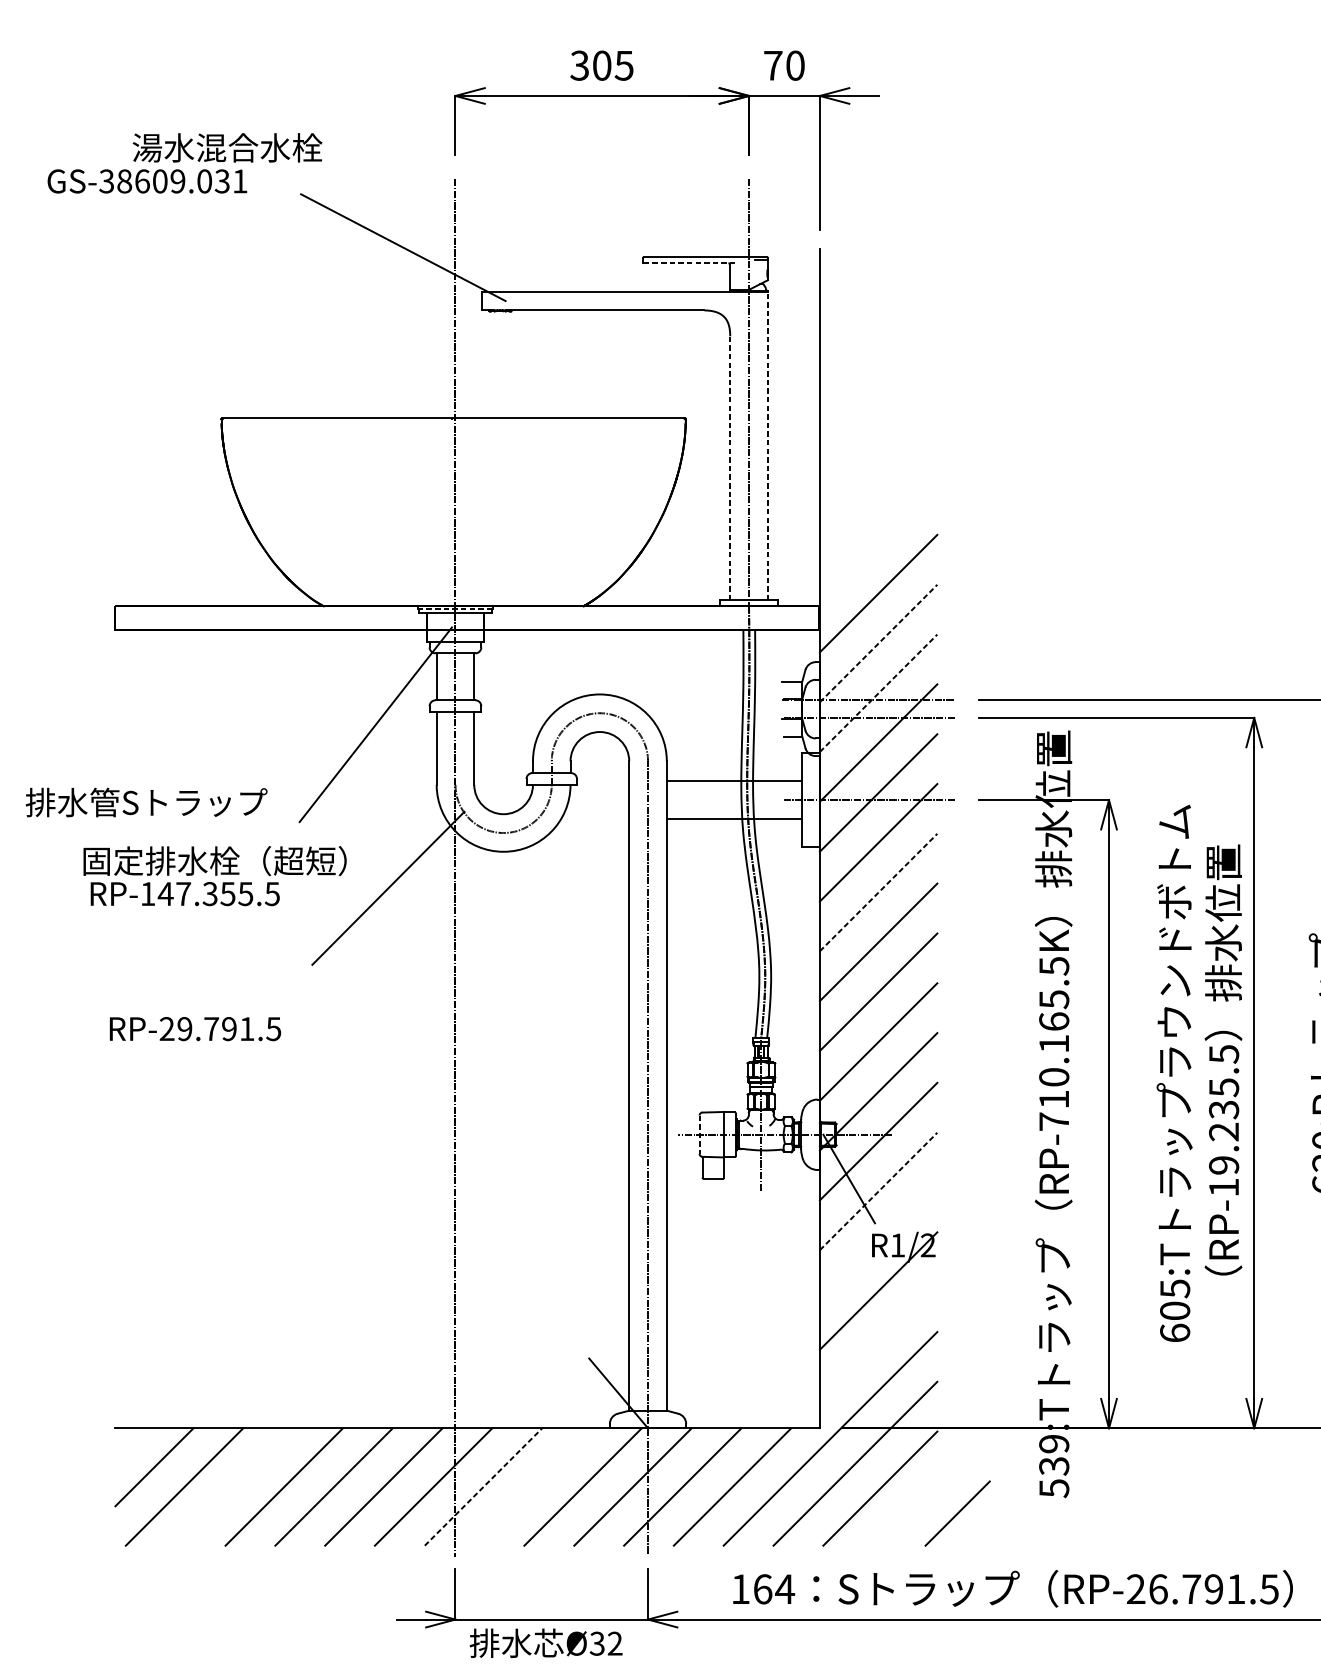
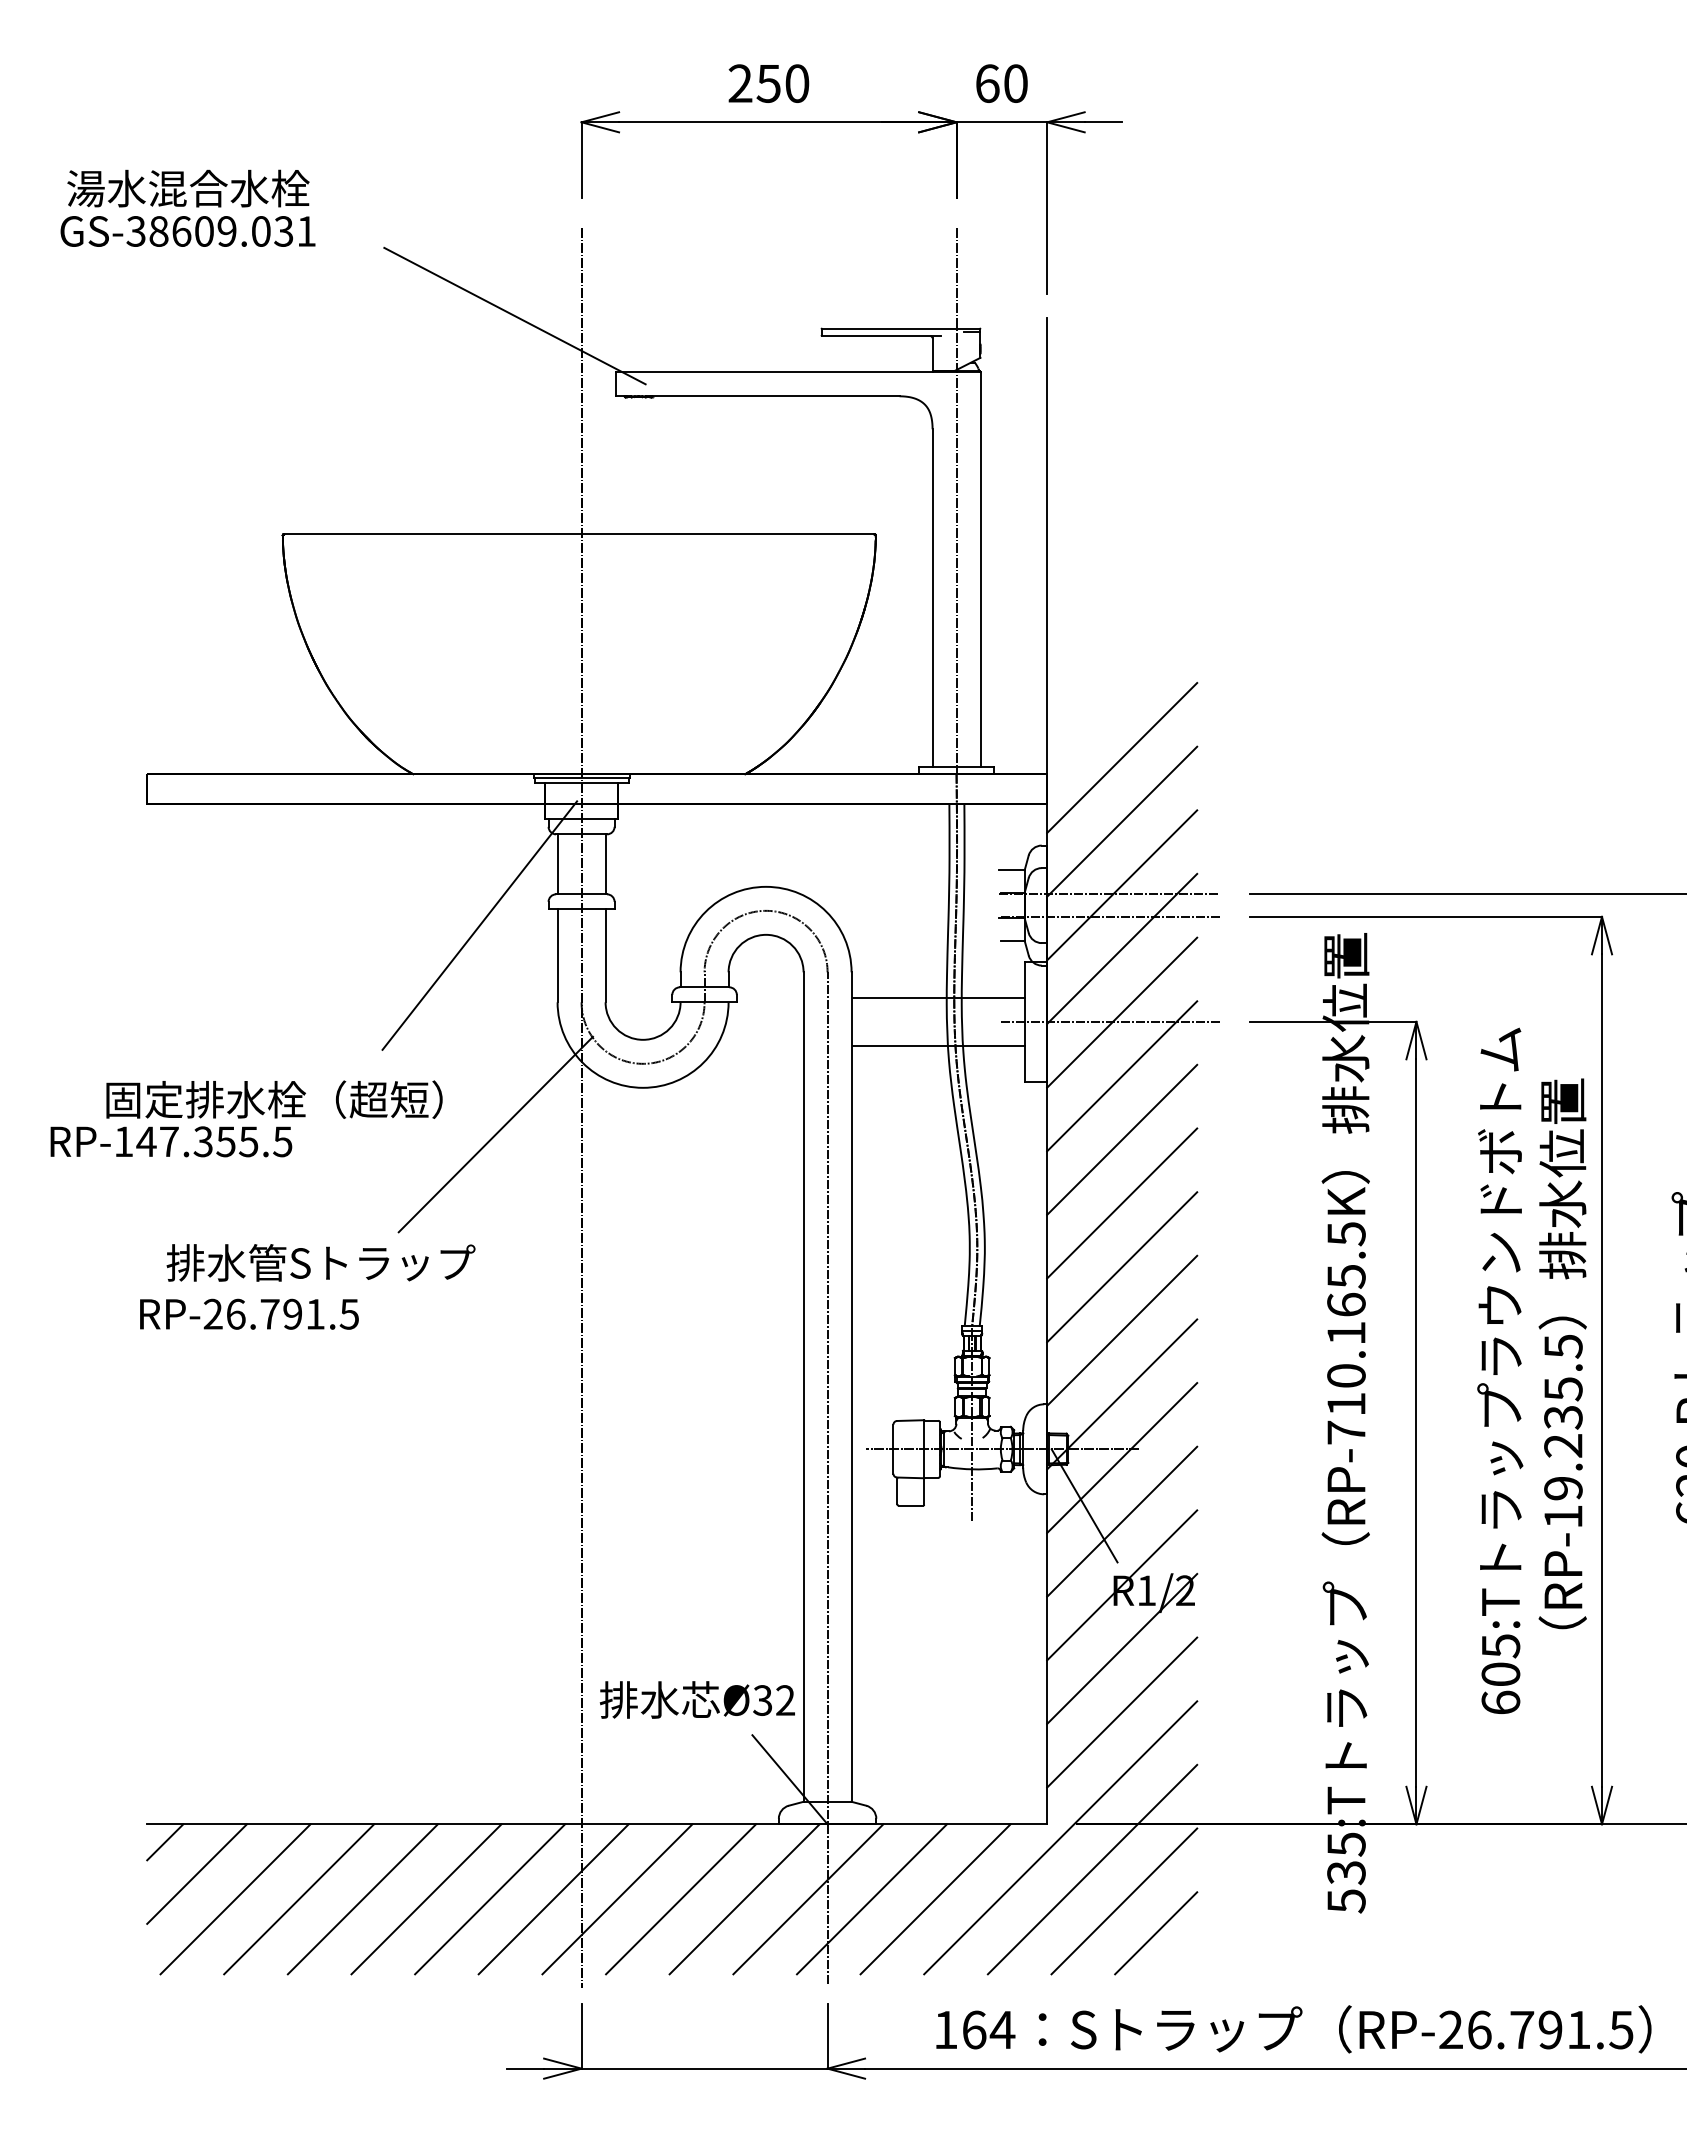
text: (601, 65) -> (768, 83), 305 -> 250
text: (773, 65) -> (987, 83), 70 -> 60
text: (227, 147) -> (188, 188), moved
line: (690, 263) -> (881, 336), dashed -> solid
line: (767, 446) -> (980, 569), dashed -> solid
line: (730, 468) -> (932, 598), dashed -> solid
line: (456, 609) -> (582, 778), dashed -> solid
line: (878, 643) -> (1122, 821), dashed -> solid
line: (878, 692) -> (1122, 884), dashed -> solid
text: (146, 802) -> (320, 1262), moved
line: (878, 892) -> (1122, 1139), dashed -> solid
text: (185, 893) -> (171, 1141), moved
text: (184, 1028) -> (235, 1313), RP-29.791.5 -> RP-26.791.5
line: (699, 1134) -> (893, 1449), dashed -> solid
line: (878, 1191) -> (1122, 1521), dashed -> solid
line: (878, 1241) -> (1122, 1585), added
line: (878, 1340) -> (1122, 1712), added
line: (129, 1442) -> (165, 1842), added
text: (1054, 1444) -> (1346, 1844), 539:T -> 535:T
line: (483, 1486) -> (617, 1898), dashed -> solid
line: (234, 1487) -> (299, 1899), added
line: (533, 1487) -> (681, 1899), added
line: (957, 1513) -> (1156, 1933), moved
text: (545, 1642) -> (696, 1699), moved

